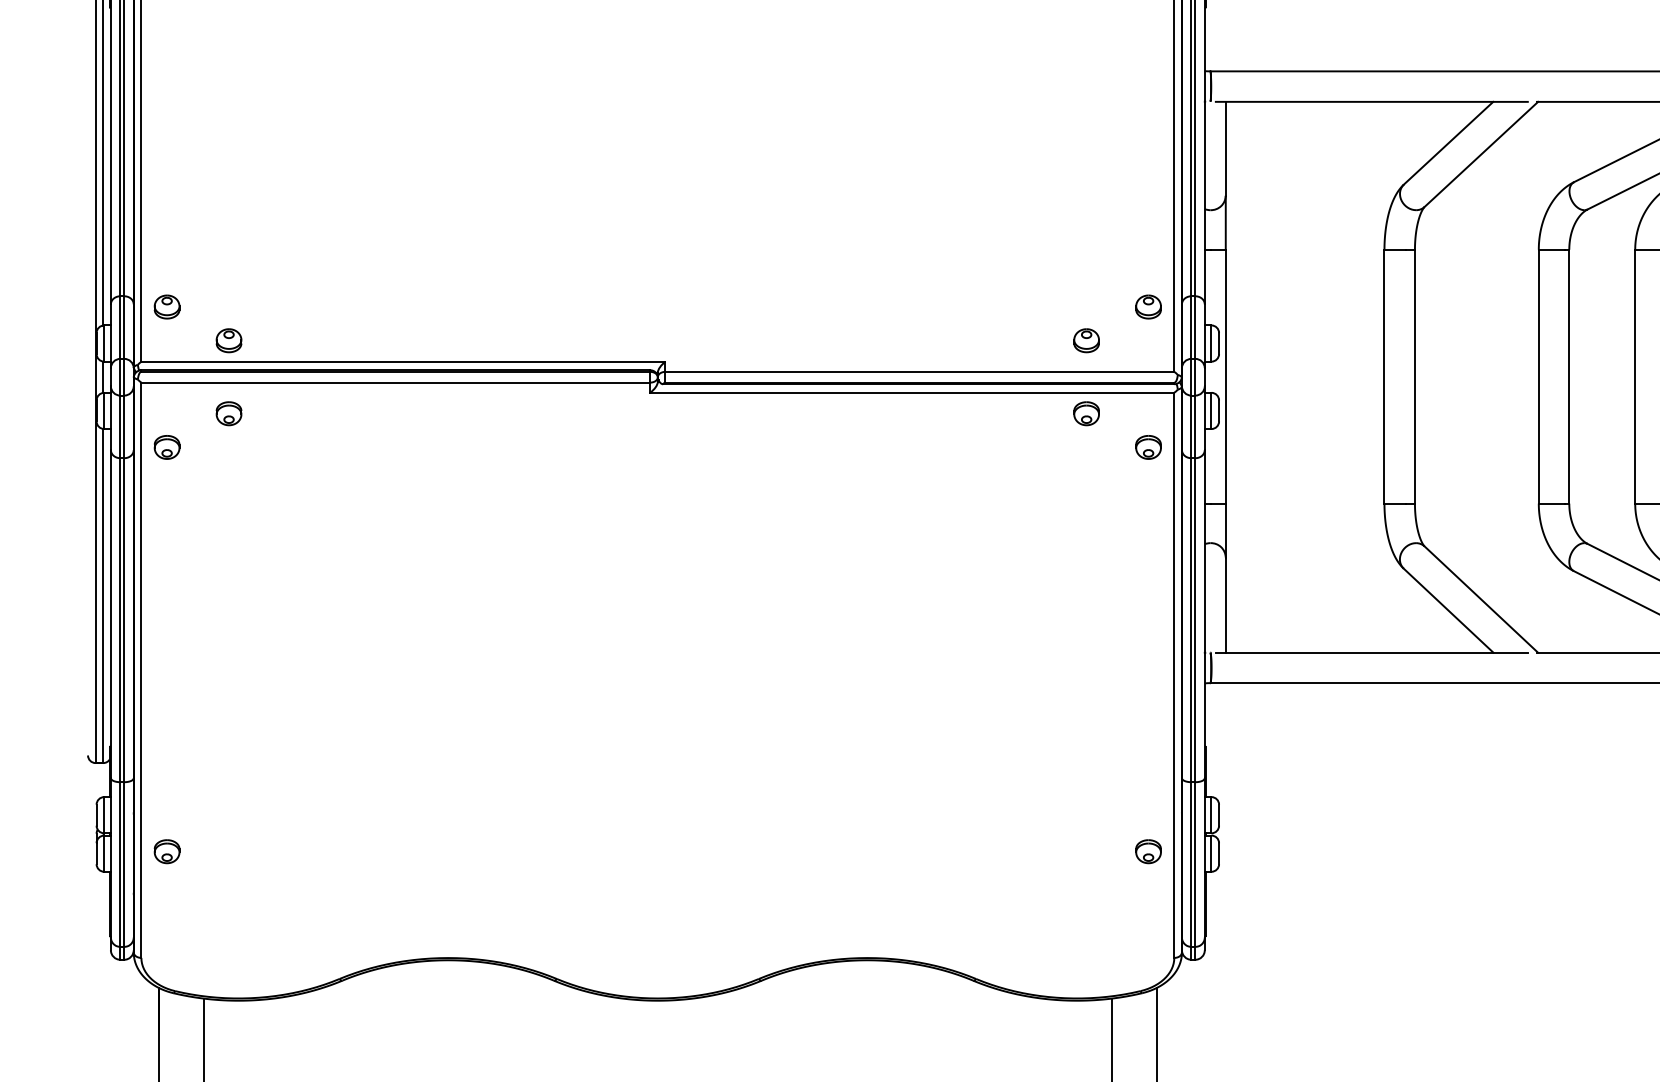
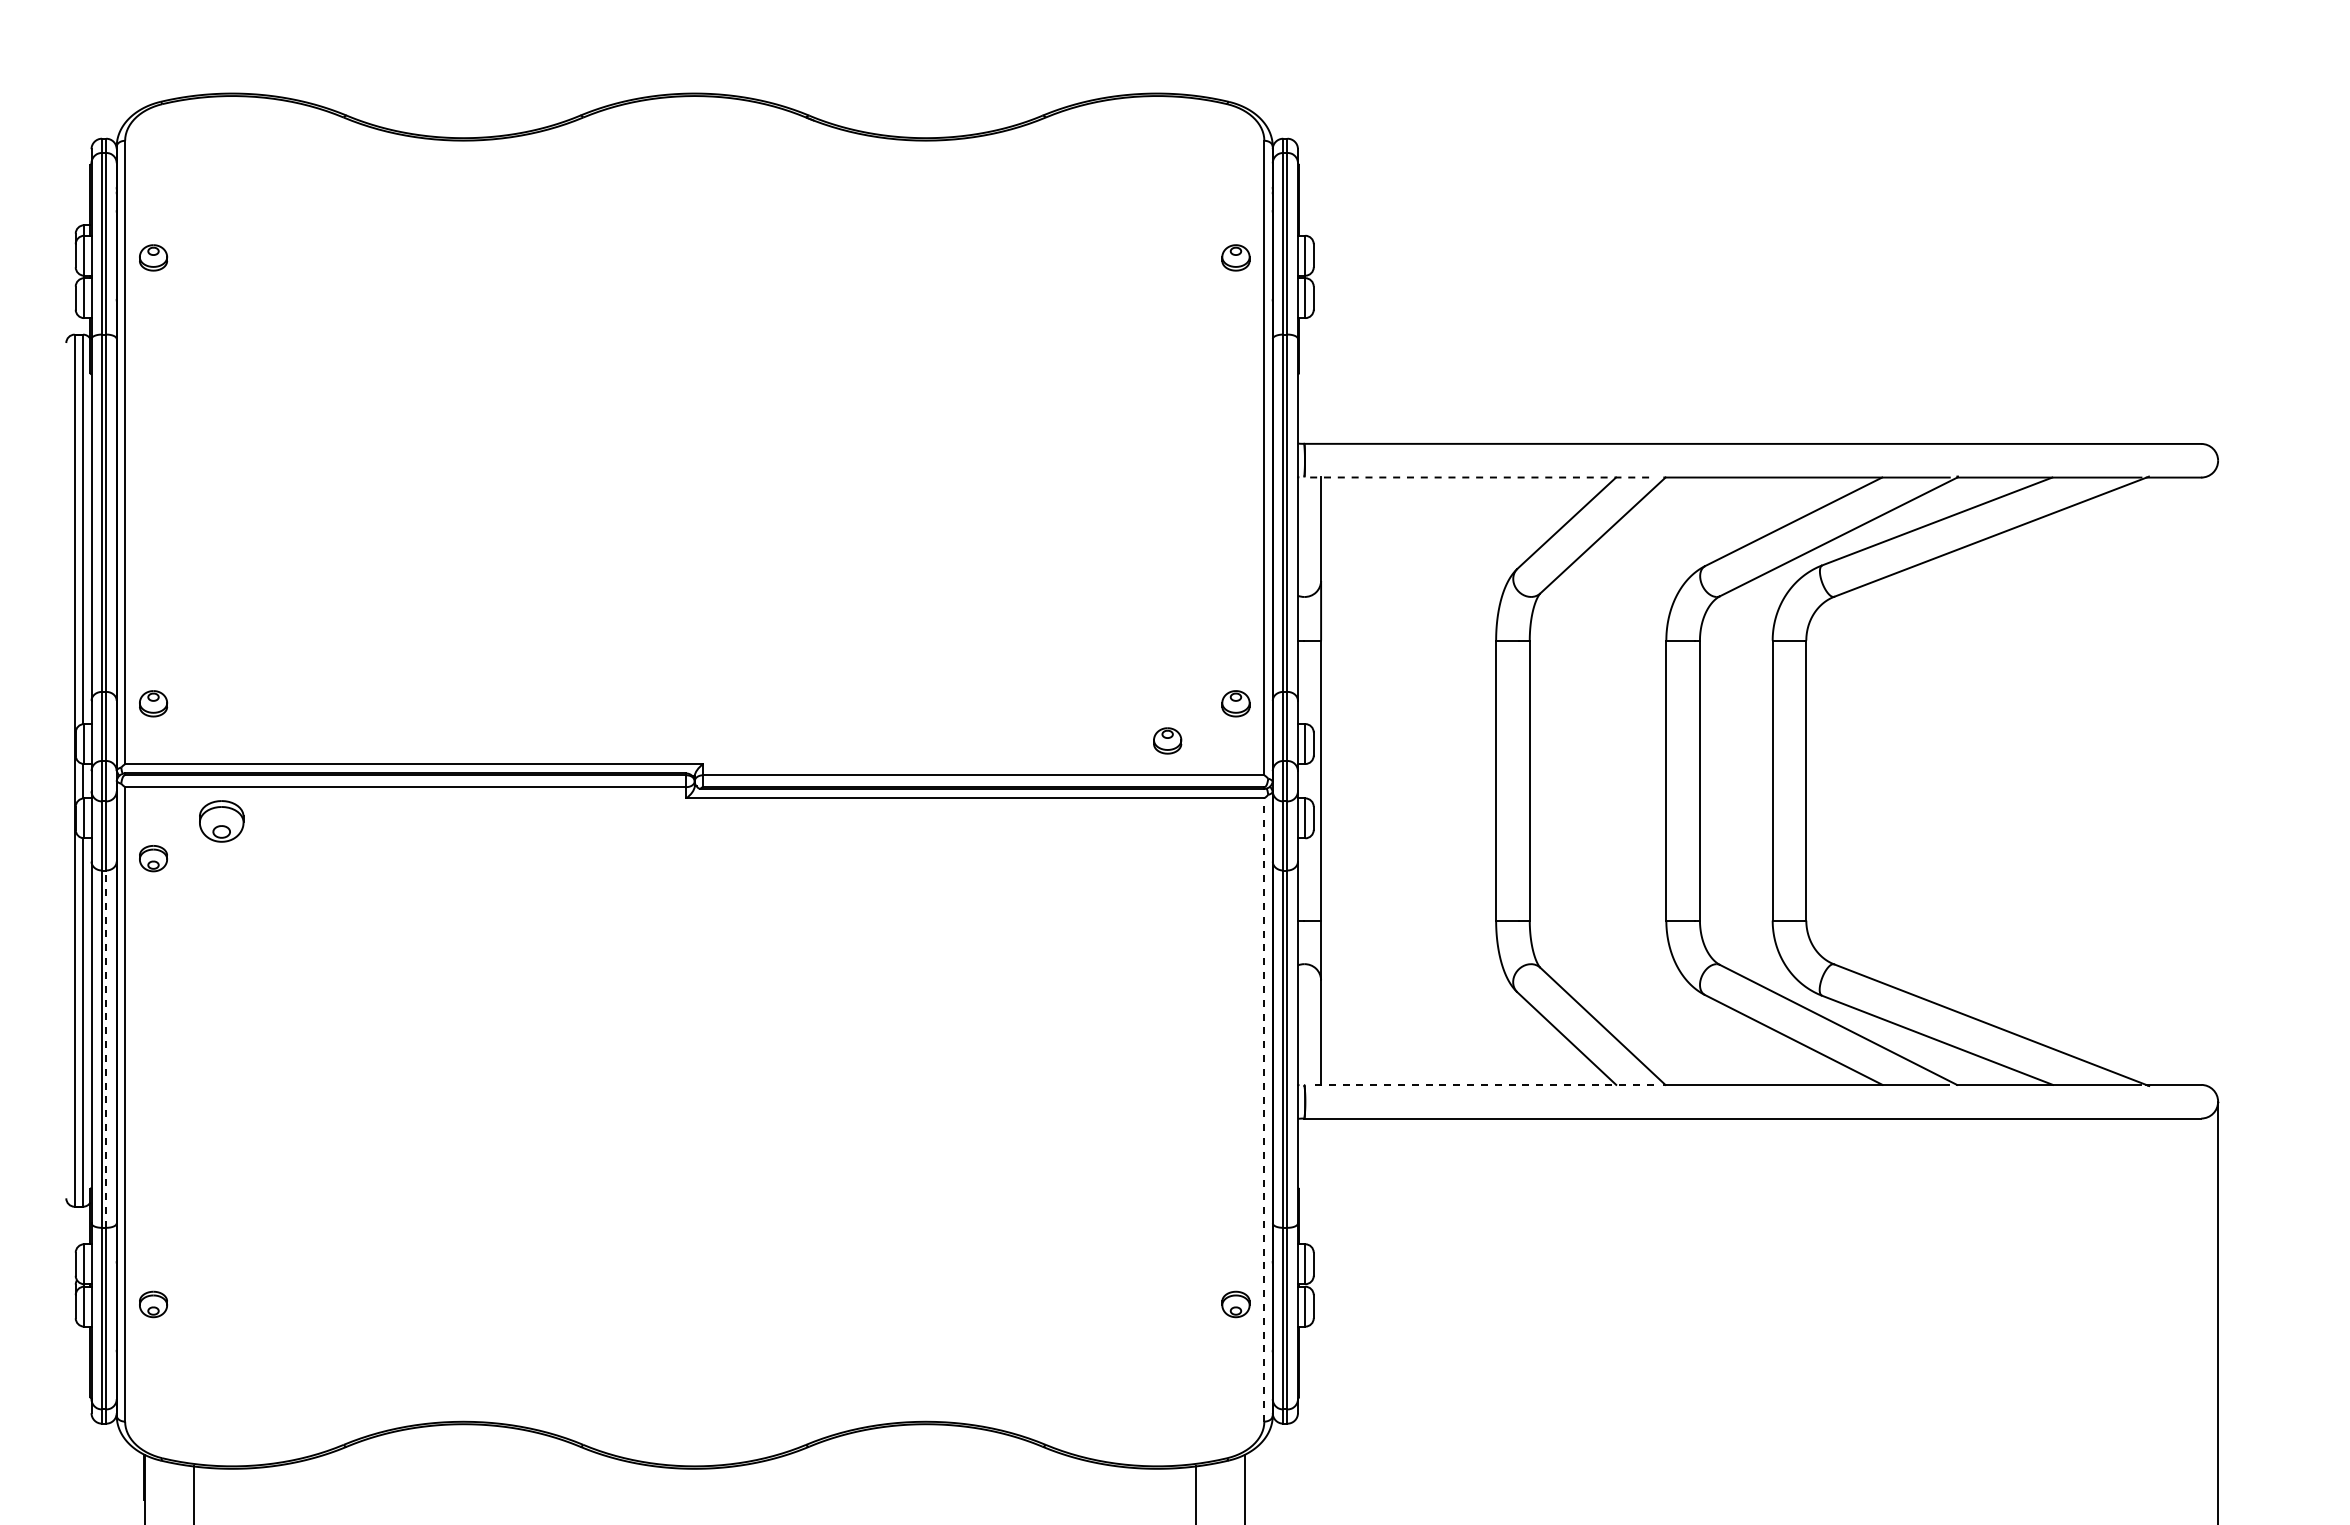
line: (1372, 101) -> (1482, 477), solid -> dashed
part: (228, 340) -> (221, 740), removed
part: (228, 413) -> (221, 821), size x1.6
part: (1086, 413) -> (1167, 821), removed
part: (1148, 447) -> (1235, 858), removed
line: (124, 620) -> (106, 1049), solid -> dashed
line: (1372, 652) -> (1482, 1084), solid -> dashed
line: (1174, 674) -> (1264, 1109), solid -> dashed

